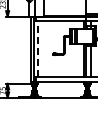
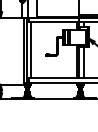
line: (38, 48) -> (31, 49), dashed -> solid

